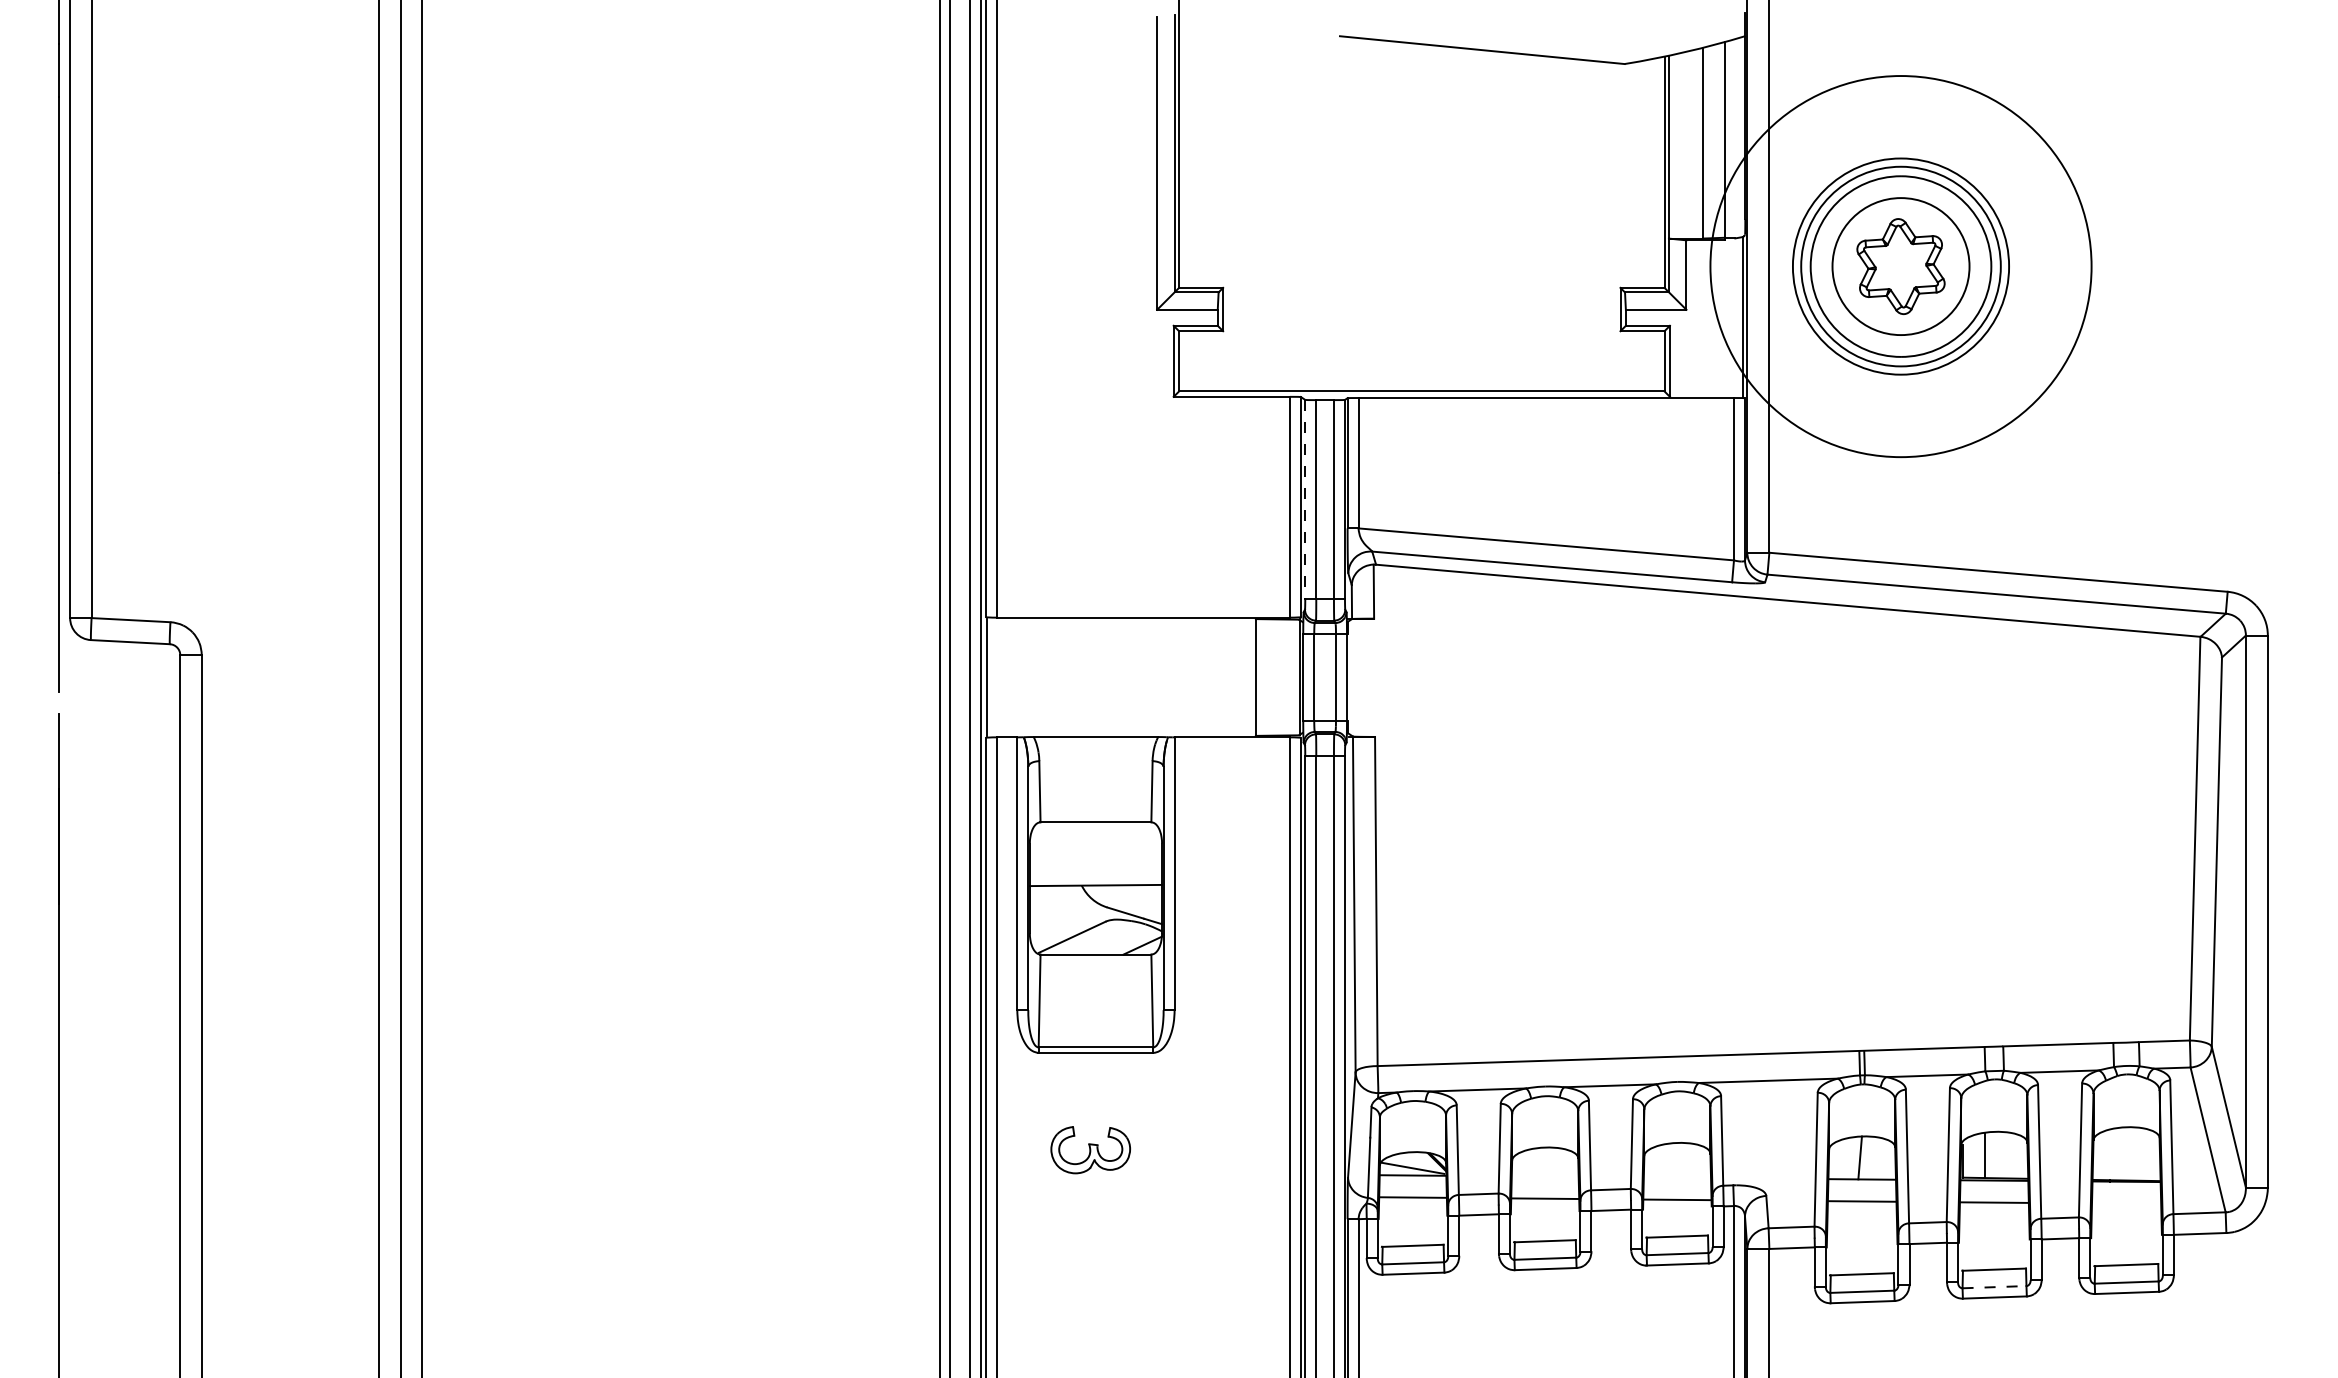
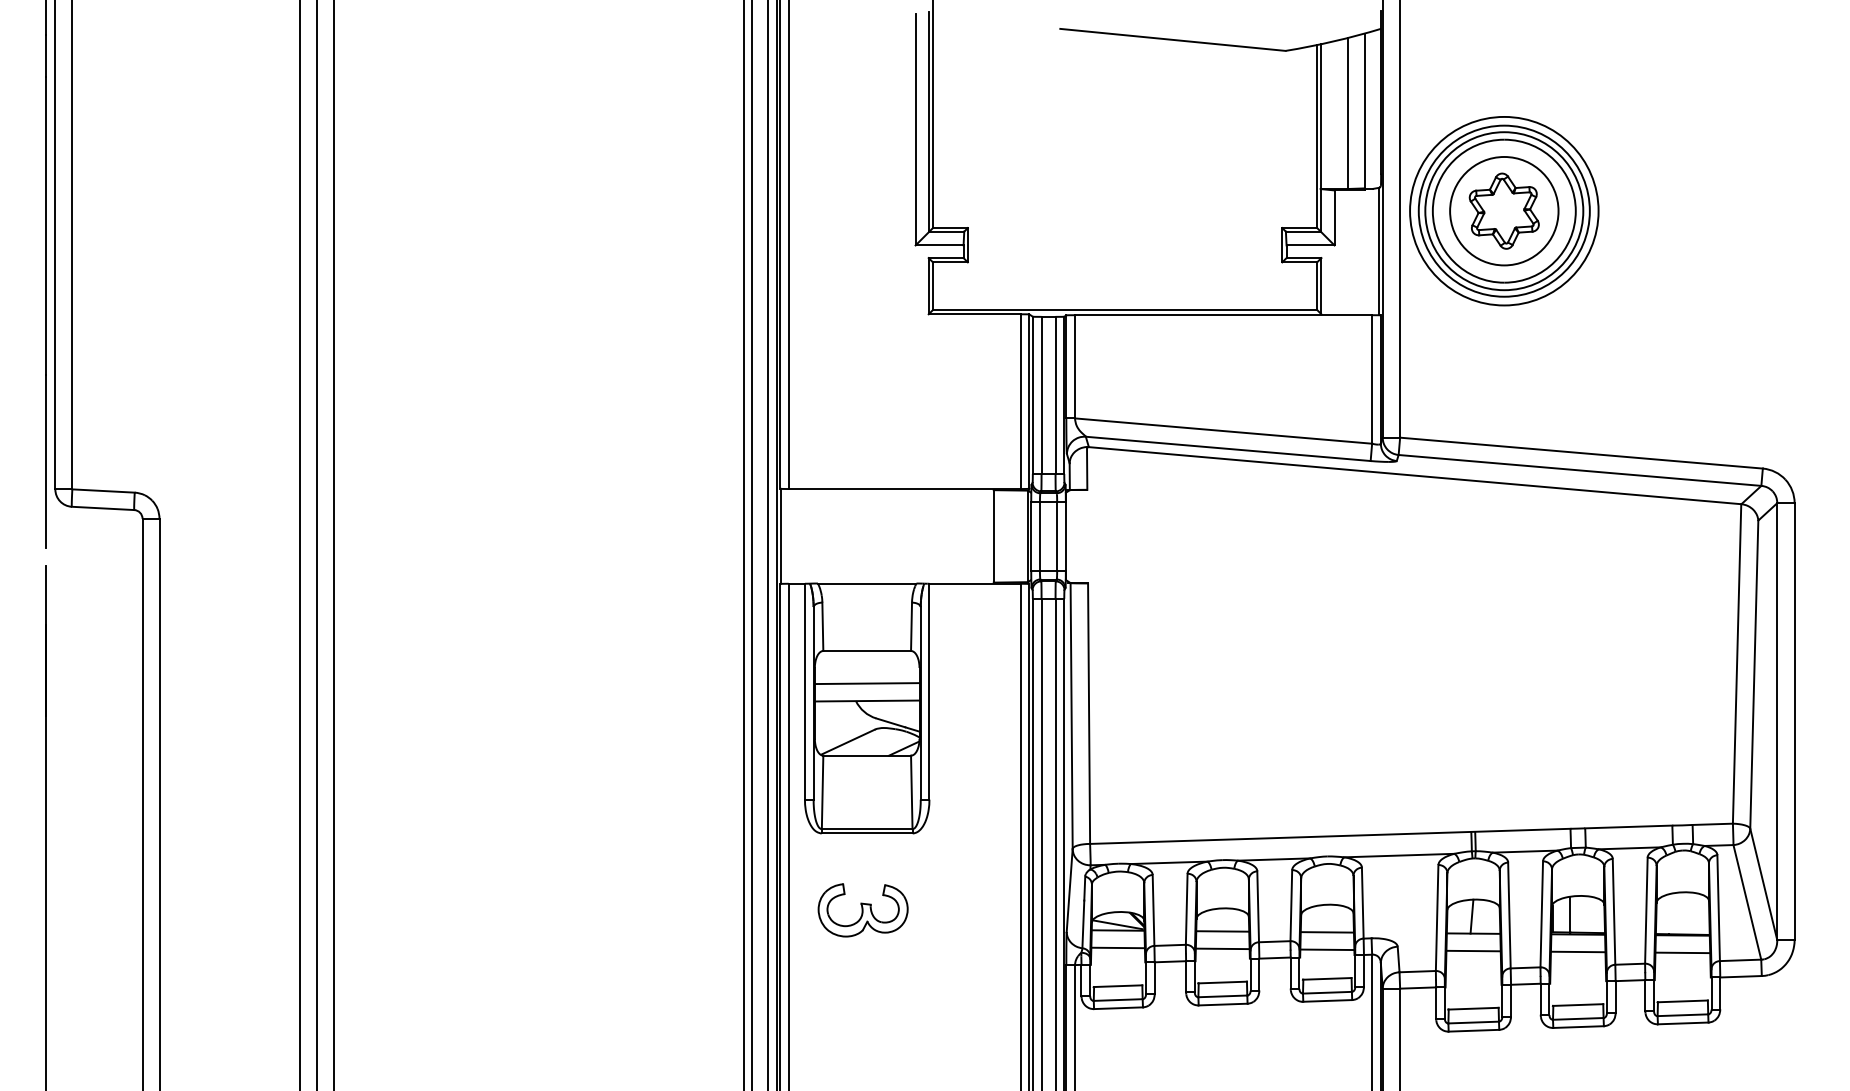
circle: (1900, 266) -> (1503, 211), size x0.62
line: (1305, 499) -> (1033, 395), dashed -> solid
line: (1095, 863) -> (866, 683), added
part: (1090, 1150) -> (862, 910), size x1.43
line: (1544, 1176) -> (1222, 931), added
line: (1677, 1177) -> (1327, 932), added
line: (2126, 1203) -> (1682, 952), added
line: (1994, 1287) -> (1578, 1019), dashed -> solid

